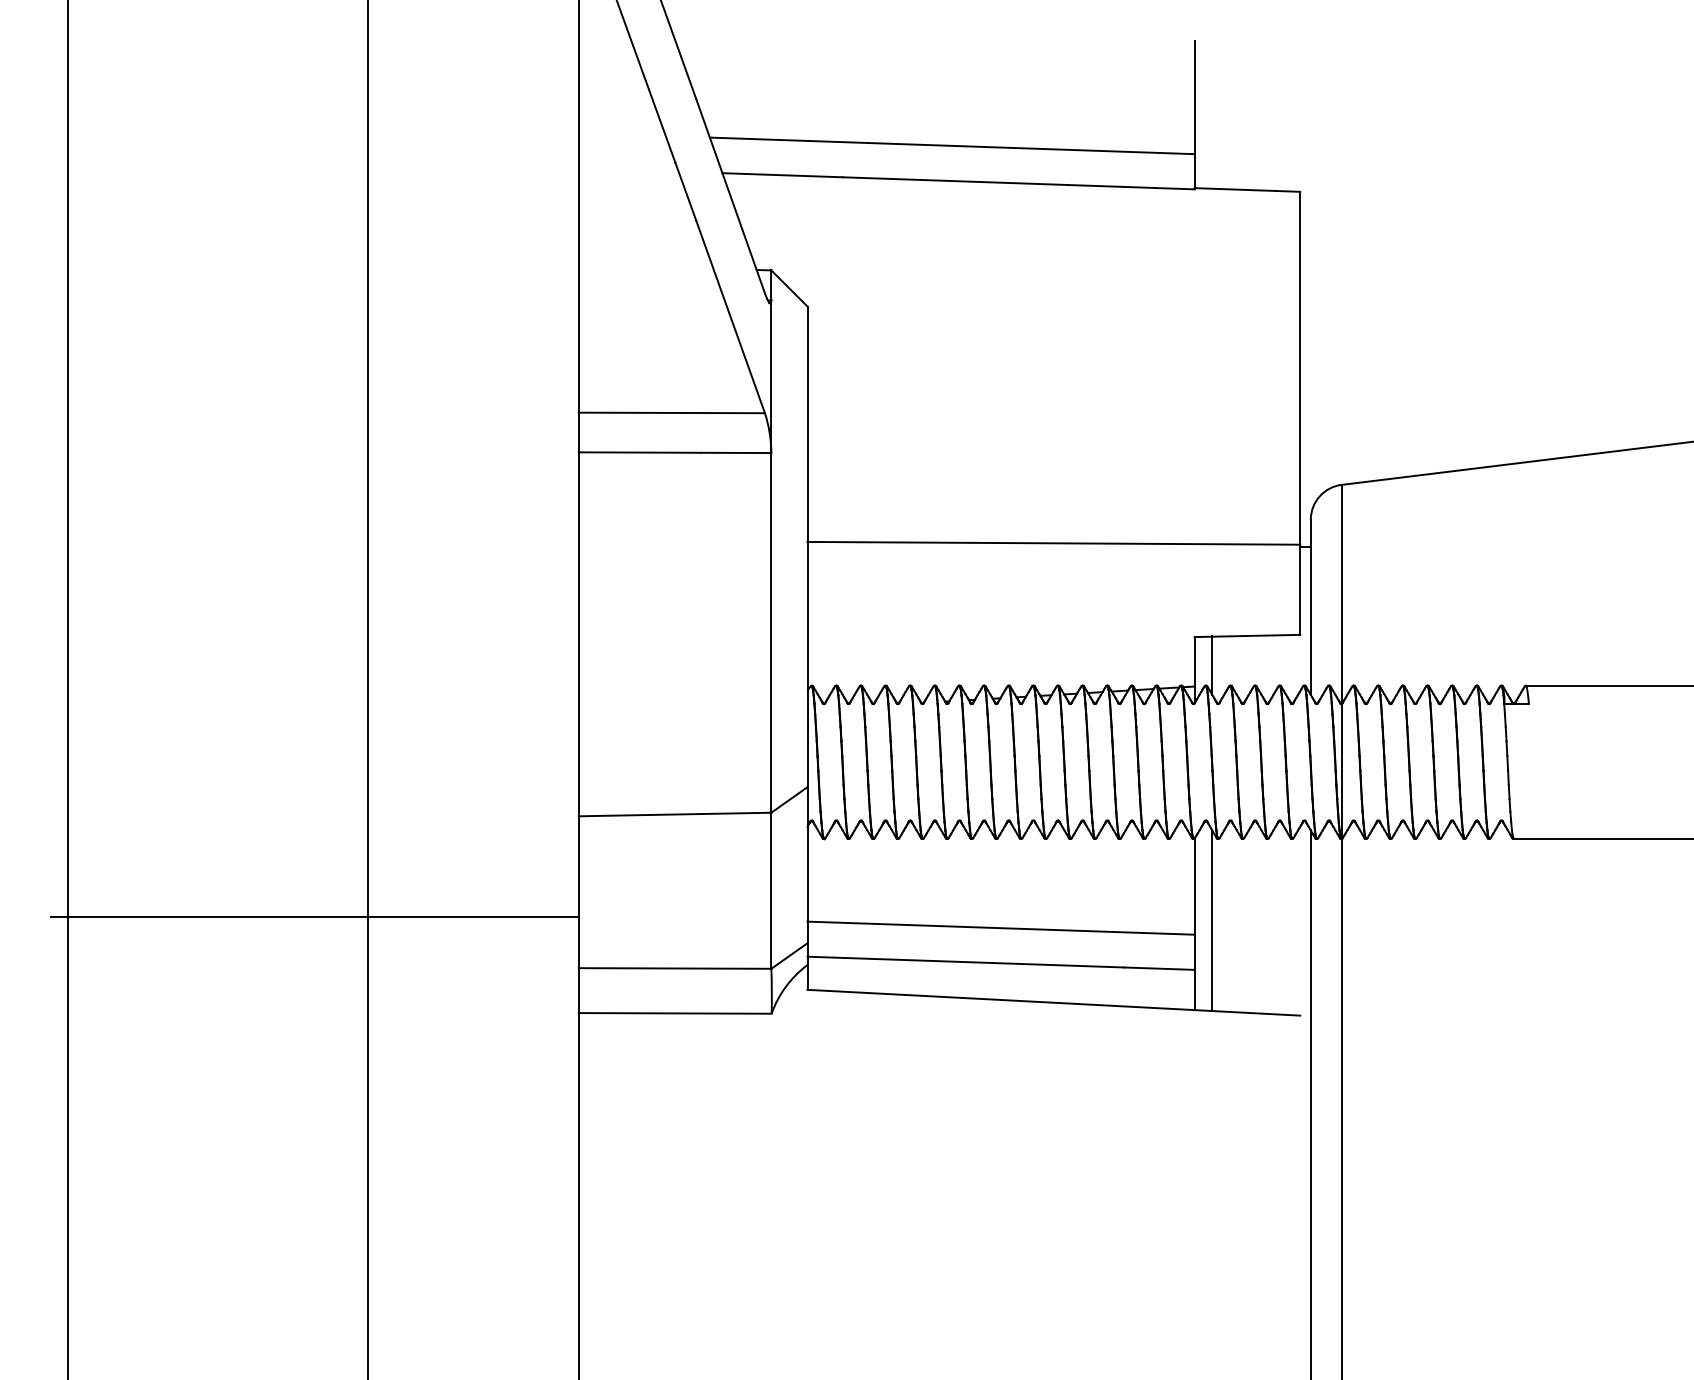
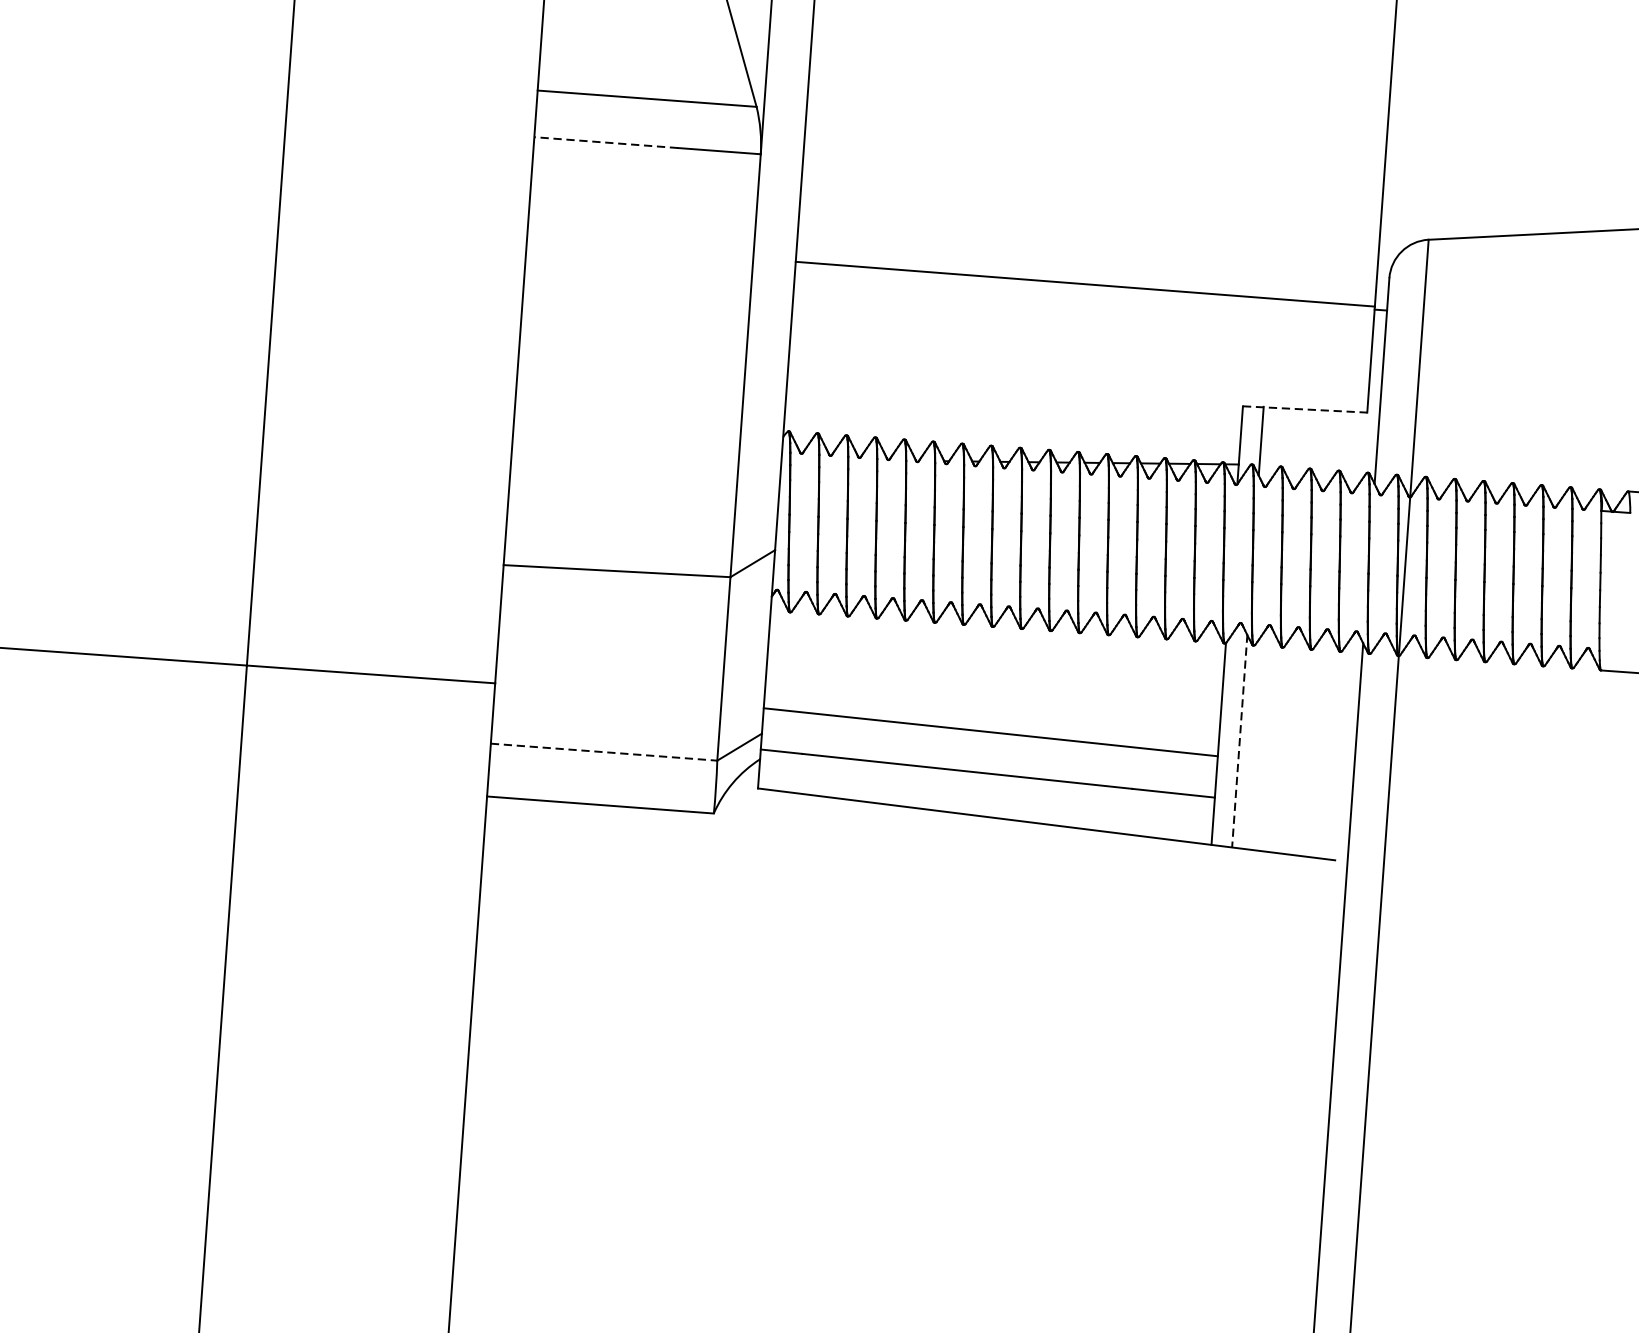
line: (639, 452) -> (605, 142), solid -> dashed
line: (1247, 635) -> (1305, 408), solid -> dashed
line: (1212, 920) -> (1240, 741), solid -> dashed
line: (675, 968) -> (604, 752), solid -> dashed

